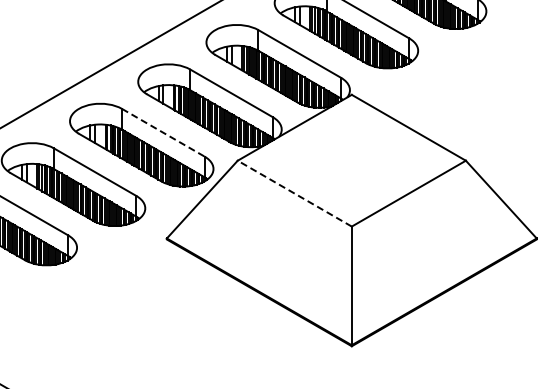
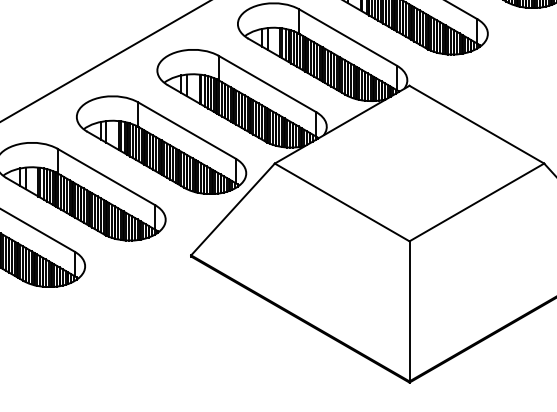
line: (163, 132) -> (187, 130), dashed -> solid
line: (294, 193) -> (341, 202), dashed -> solid

